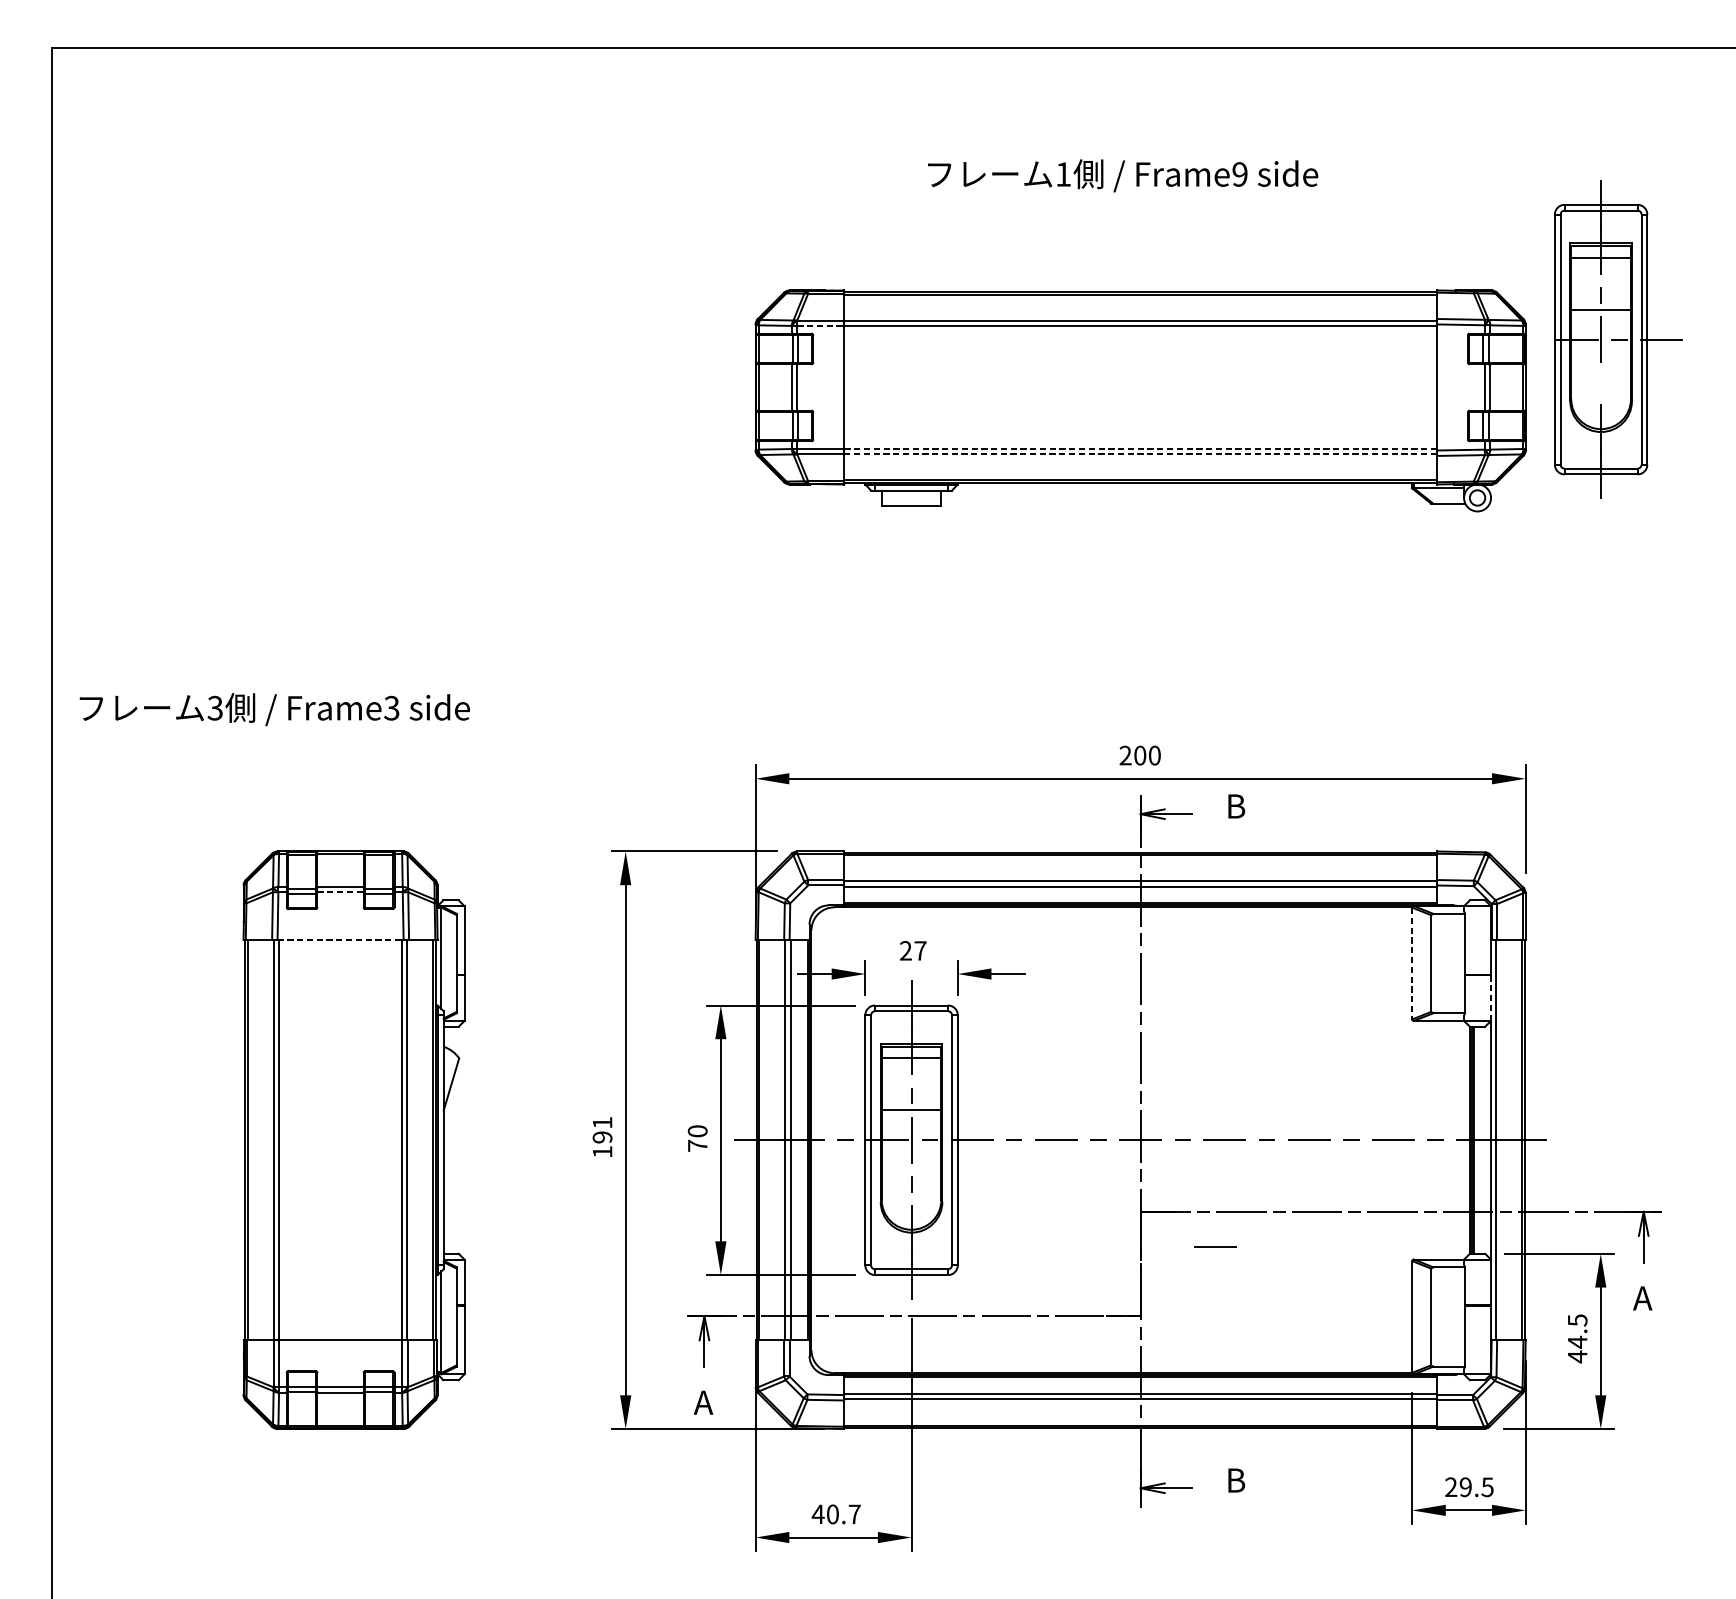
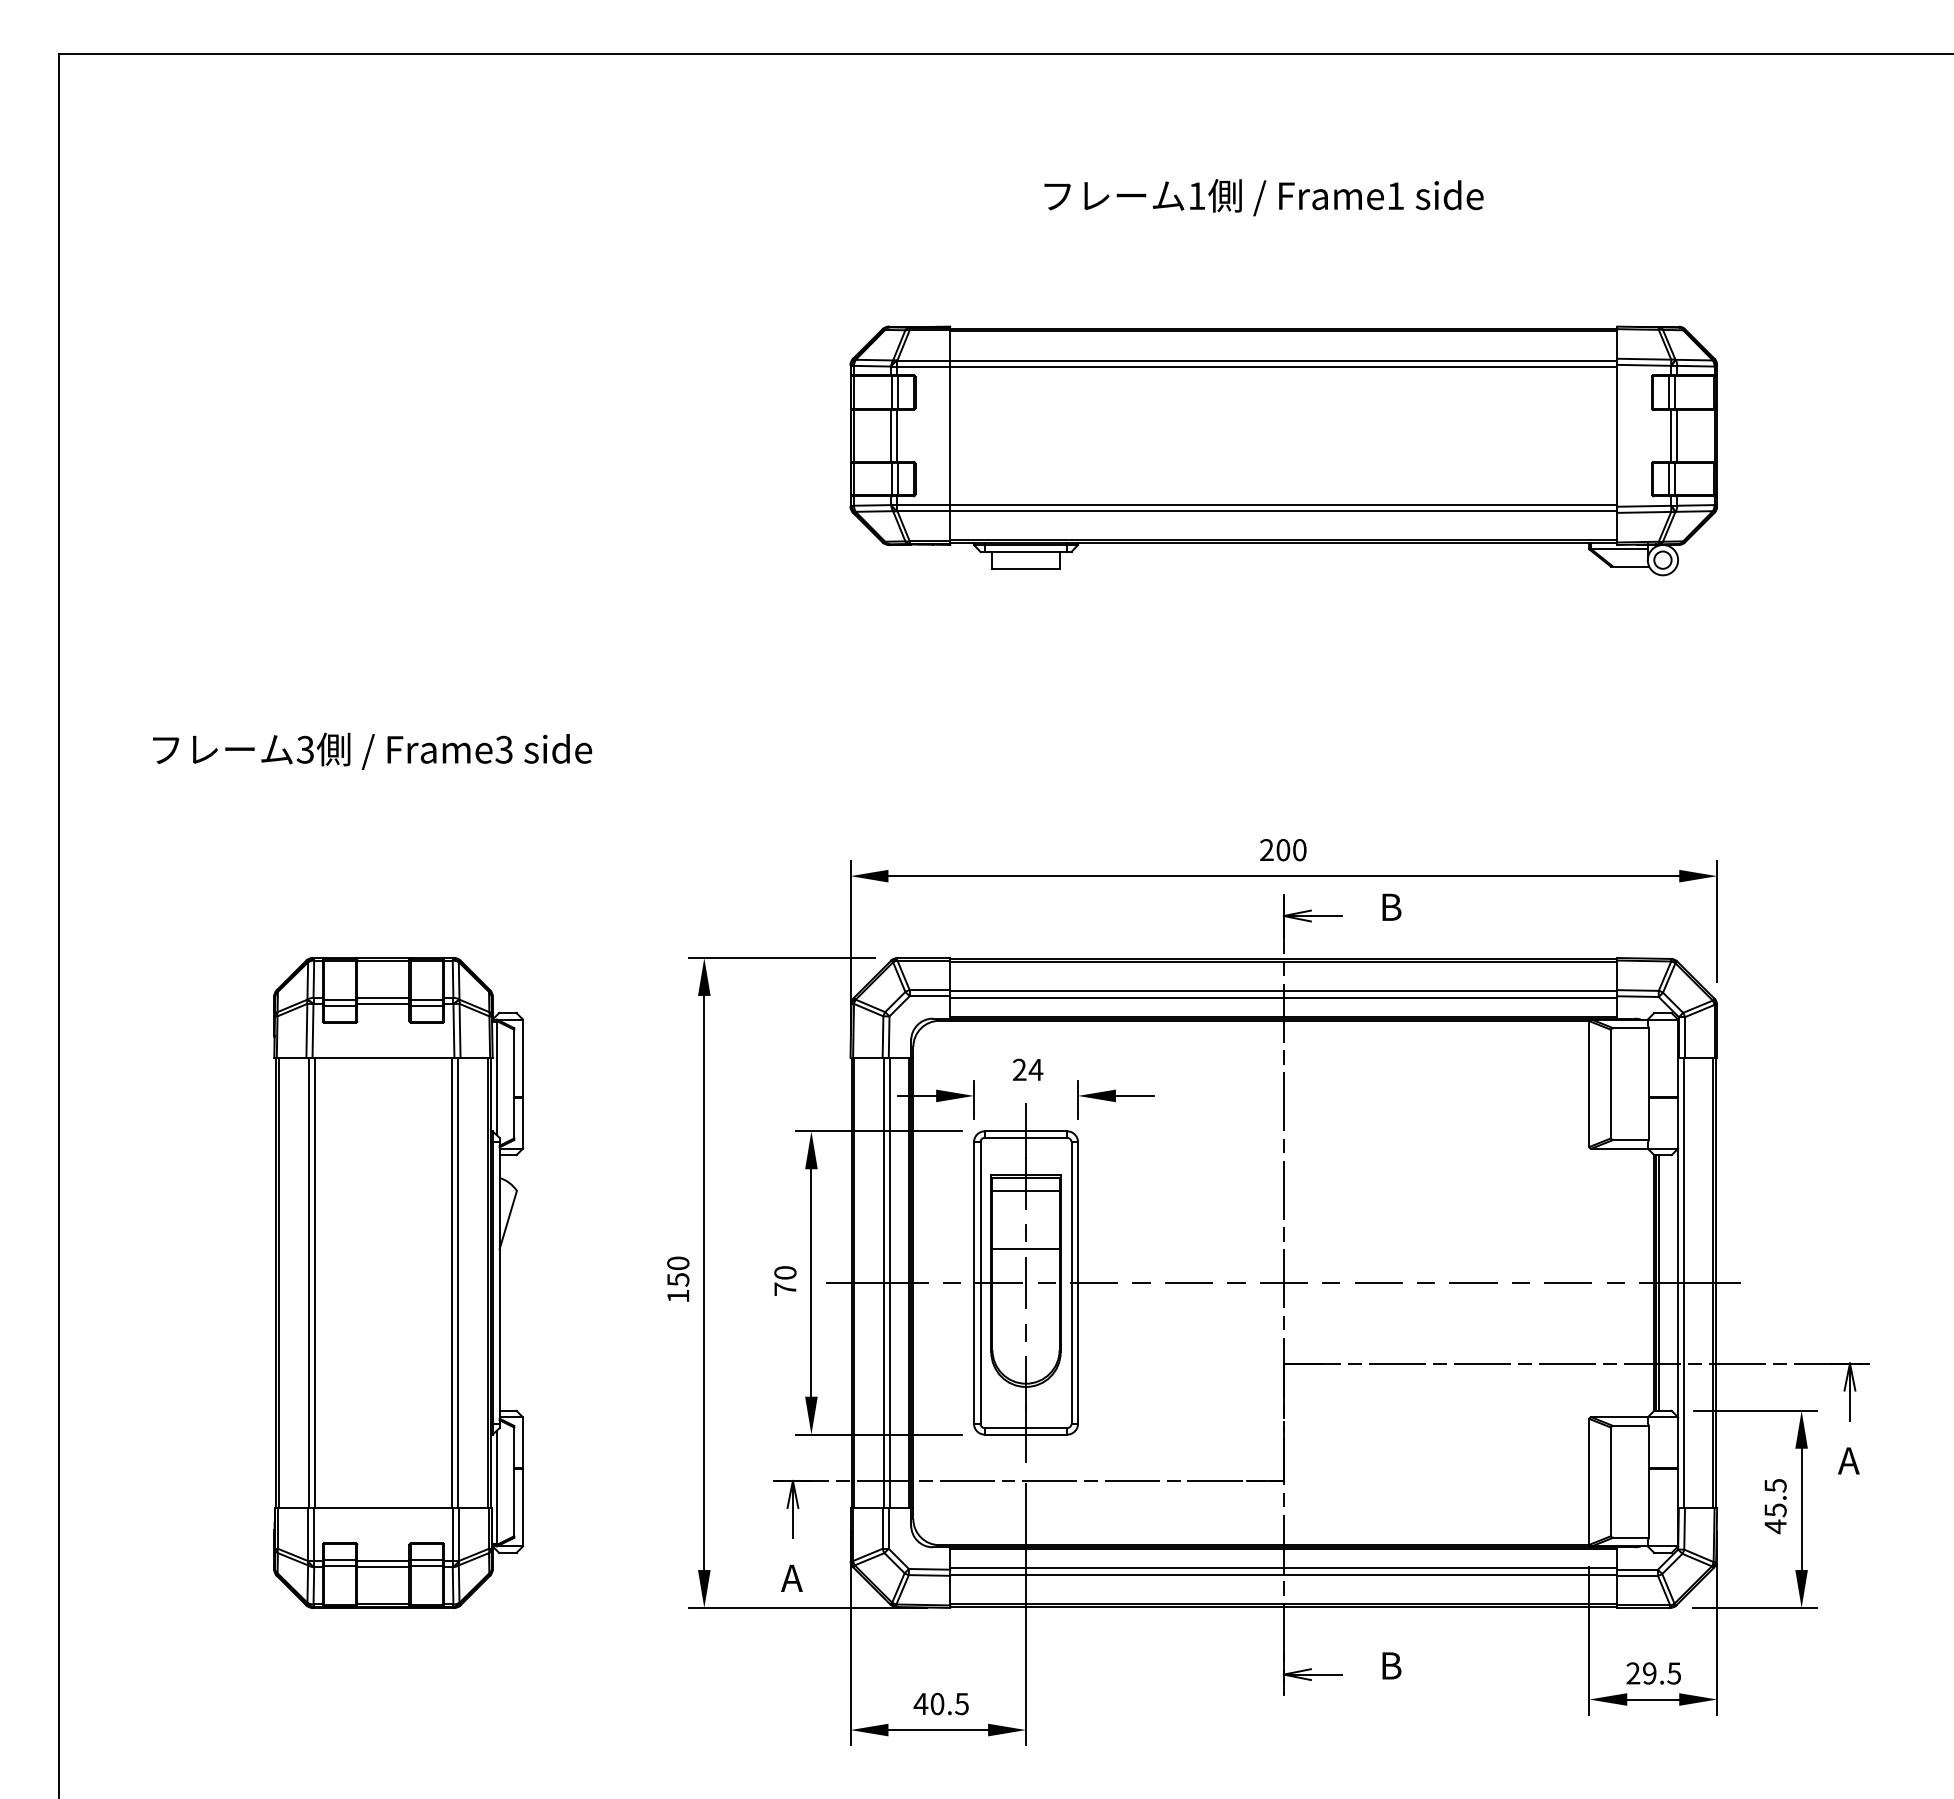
text: (1239, 174) -> (1395, 196), Frame9 -> Frame1
line: (821, 325) -> (924, 366), dashed -> solid
part: (1618, 339) -> (1821, 381), removed
line: (1140, 448) -> (1283, 504), dashed -> solid
line: (1140, 453) -> (1283, 510), dashed -> solid
text: (274, 708) -> (372, 750), moved
line: (340, 891) -> (383, 1003), dashed -> solid
line: (340, 939) -> (383, 1057), dashed -> solid
text: (919, 950) -> (1035, 1069), 27 -> 24
line: (1412, 963) -> (1589, 1084), dashed -> solid
line: (1491, 998) -> (1678, 1123), dashed -> solid
text: (602, 1130) -> (678, 1271), 191 -> 150
line: (1215, 1246) -> (1368, 1402), removed
text: (1577, 1342) -> (1775, 1510), 44.5 -> 45.5
text: (854, 1514) -> (961, 1704), 40.7 -> 40.5

